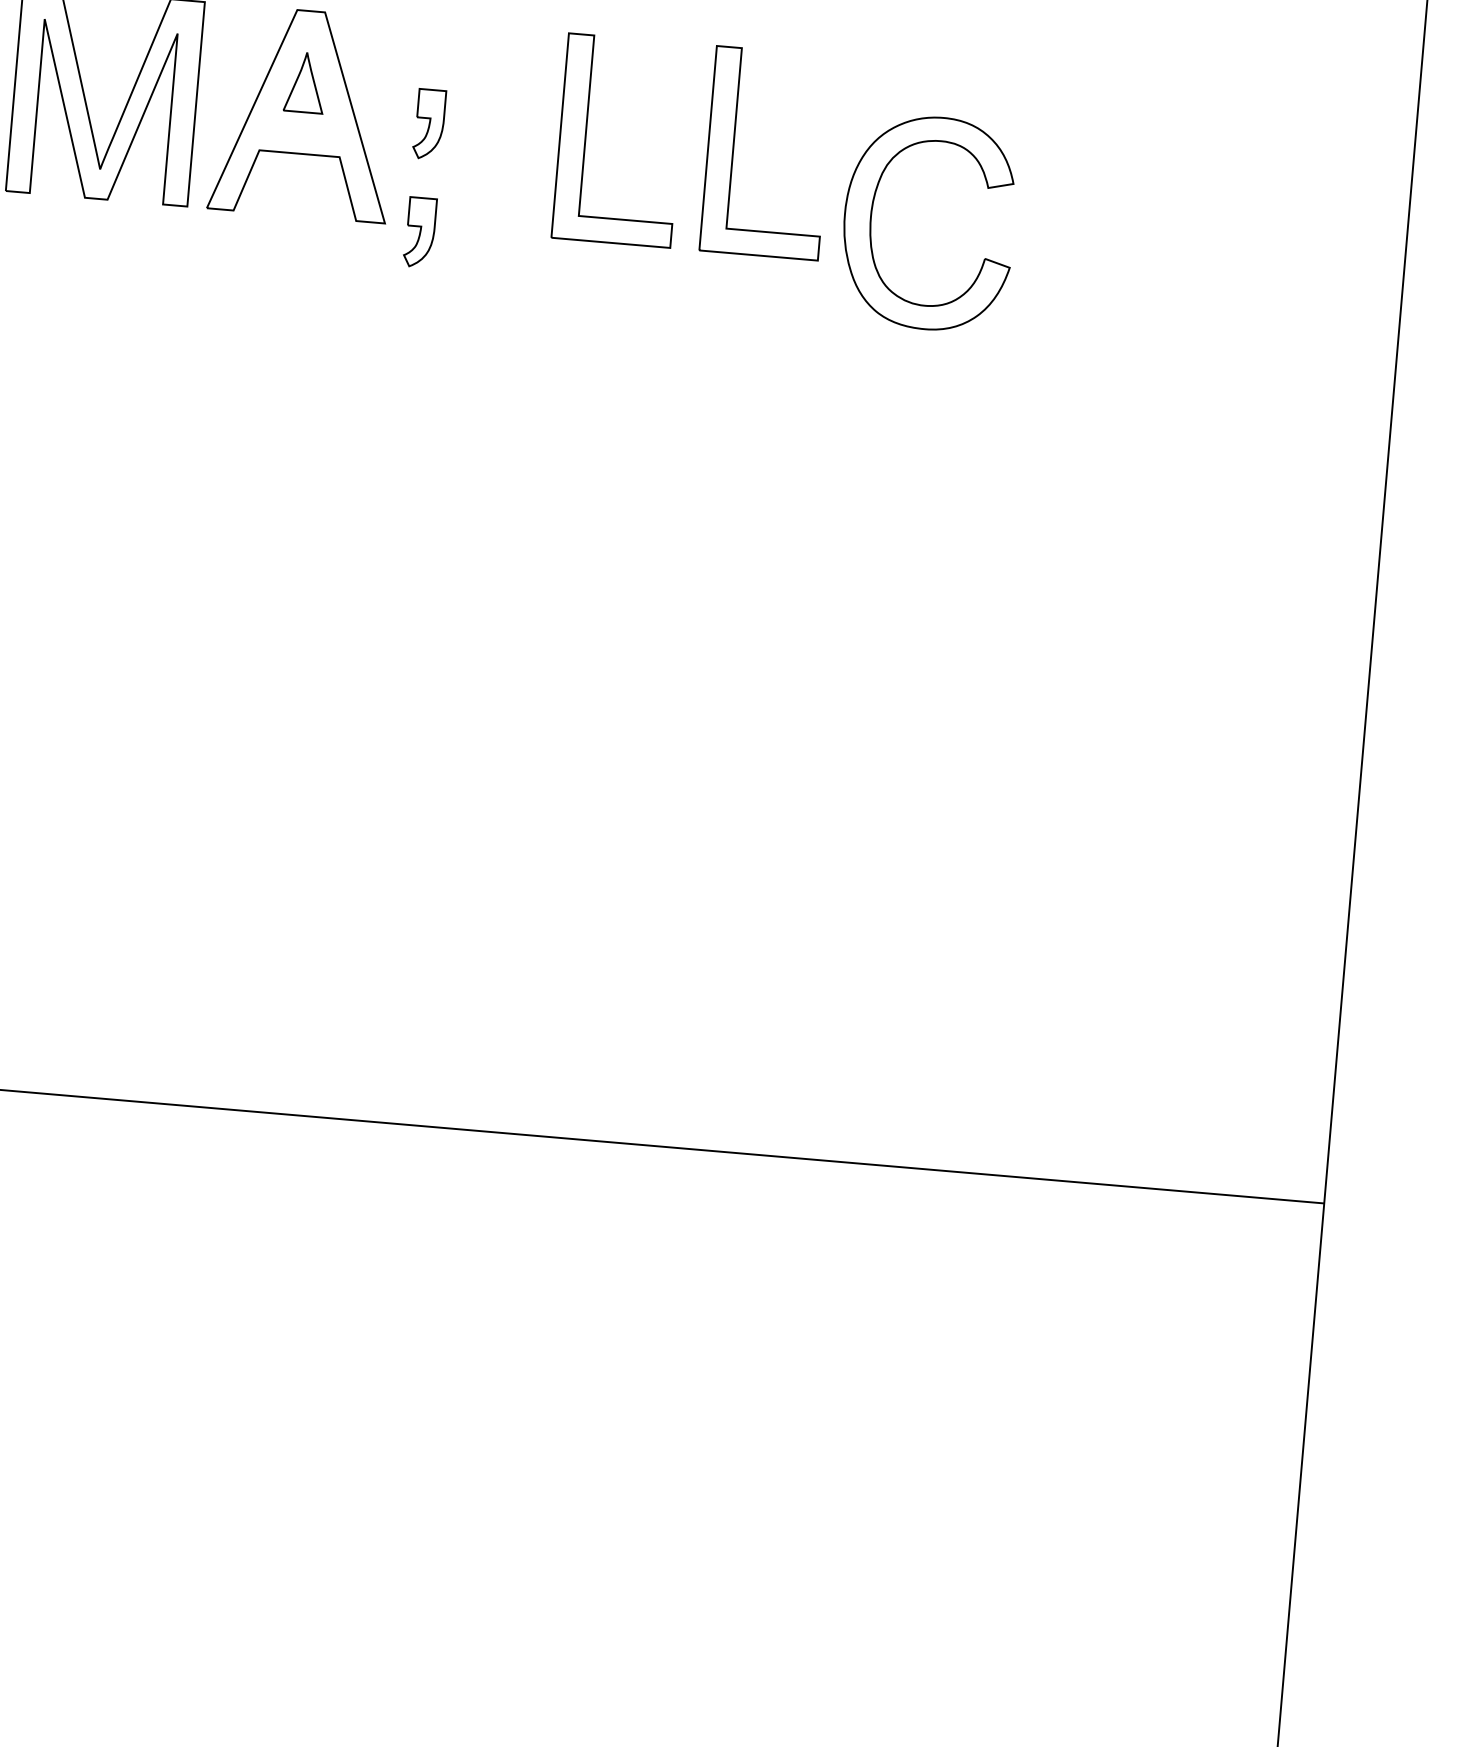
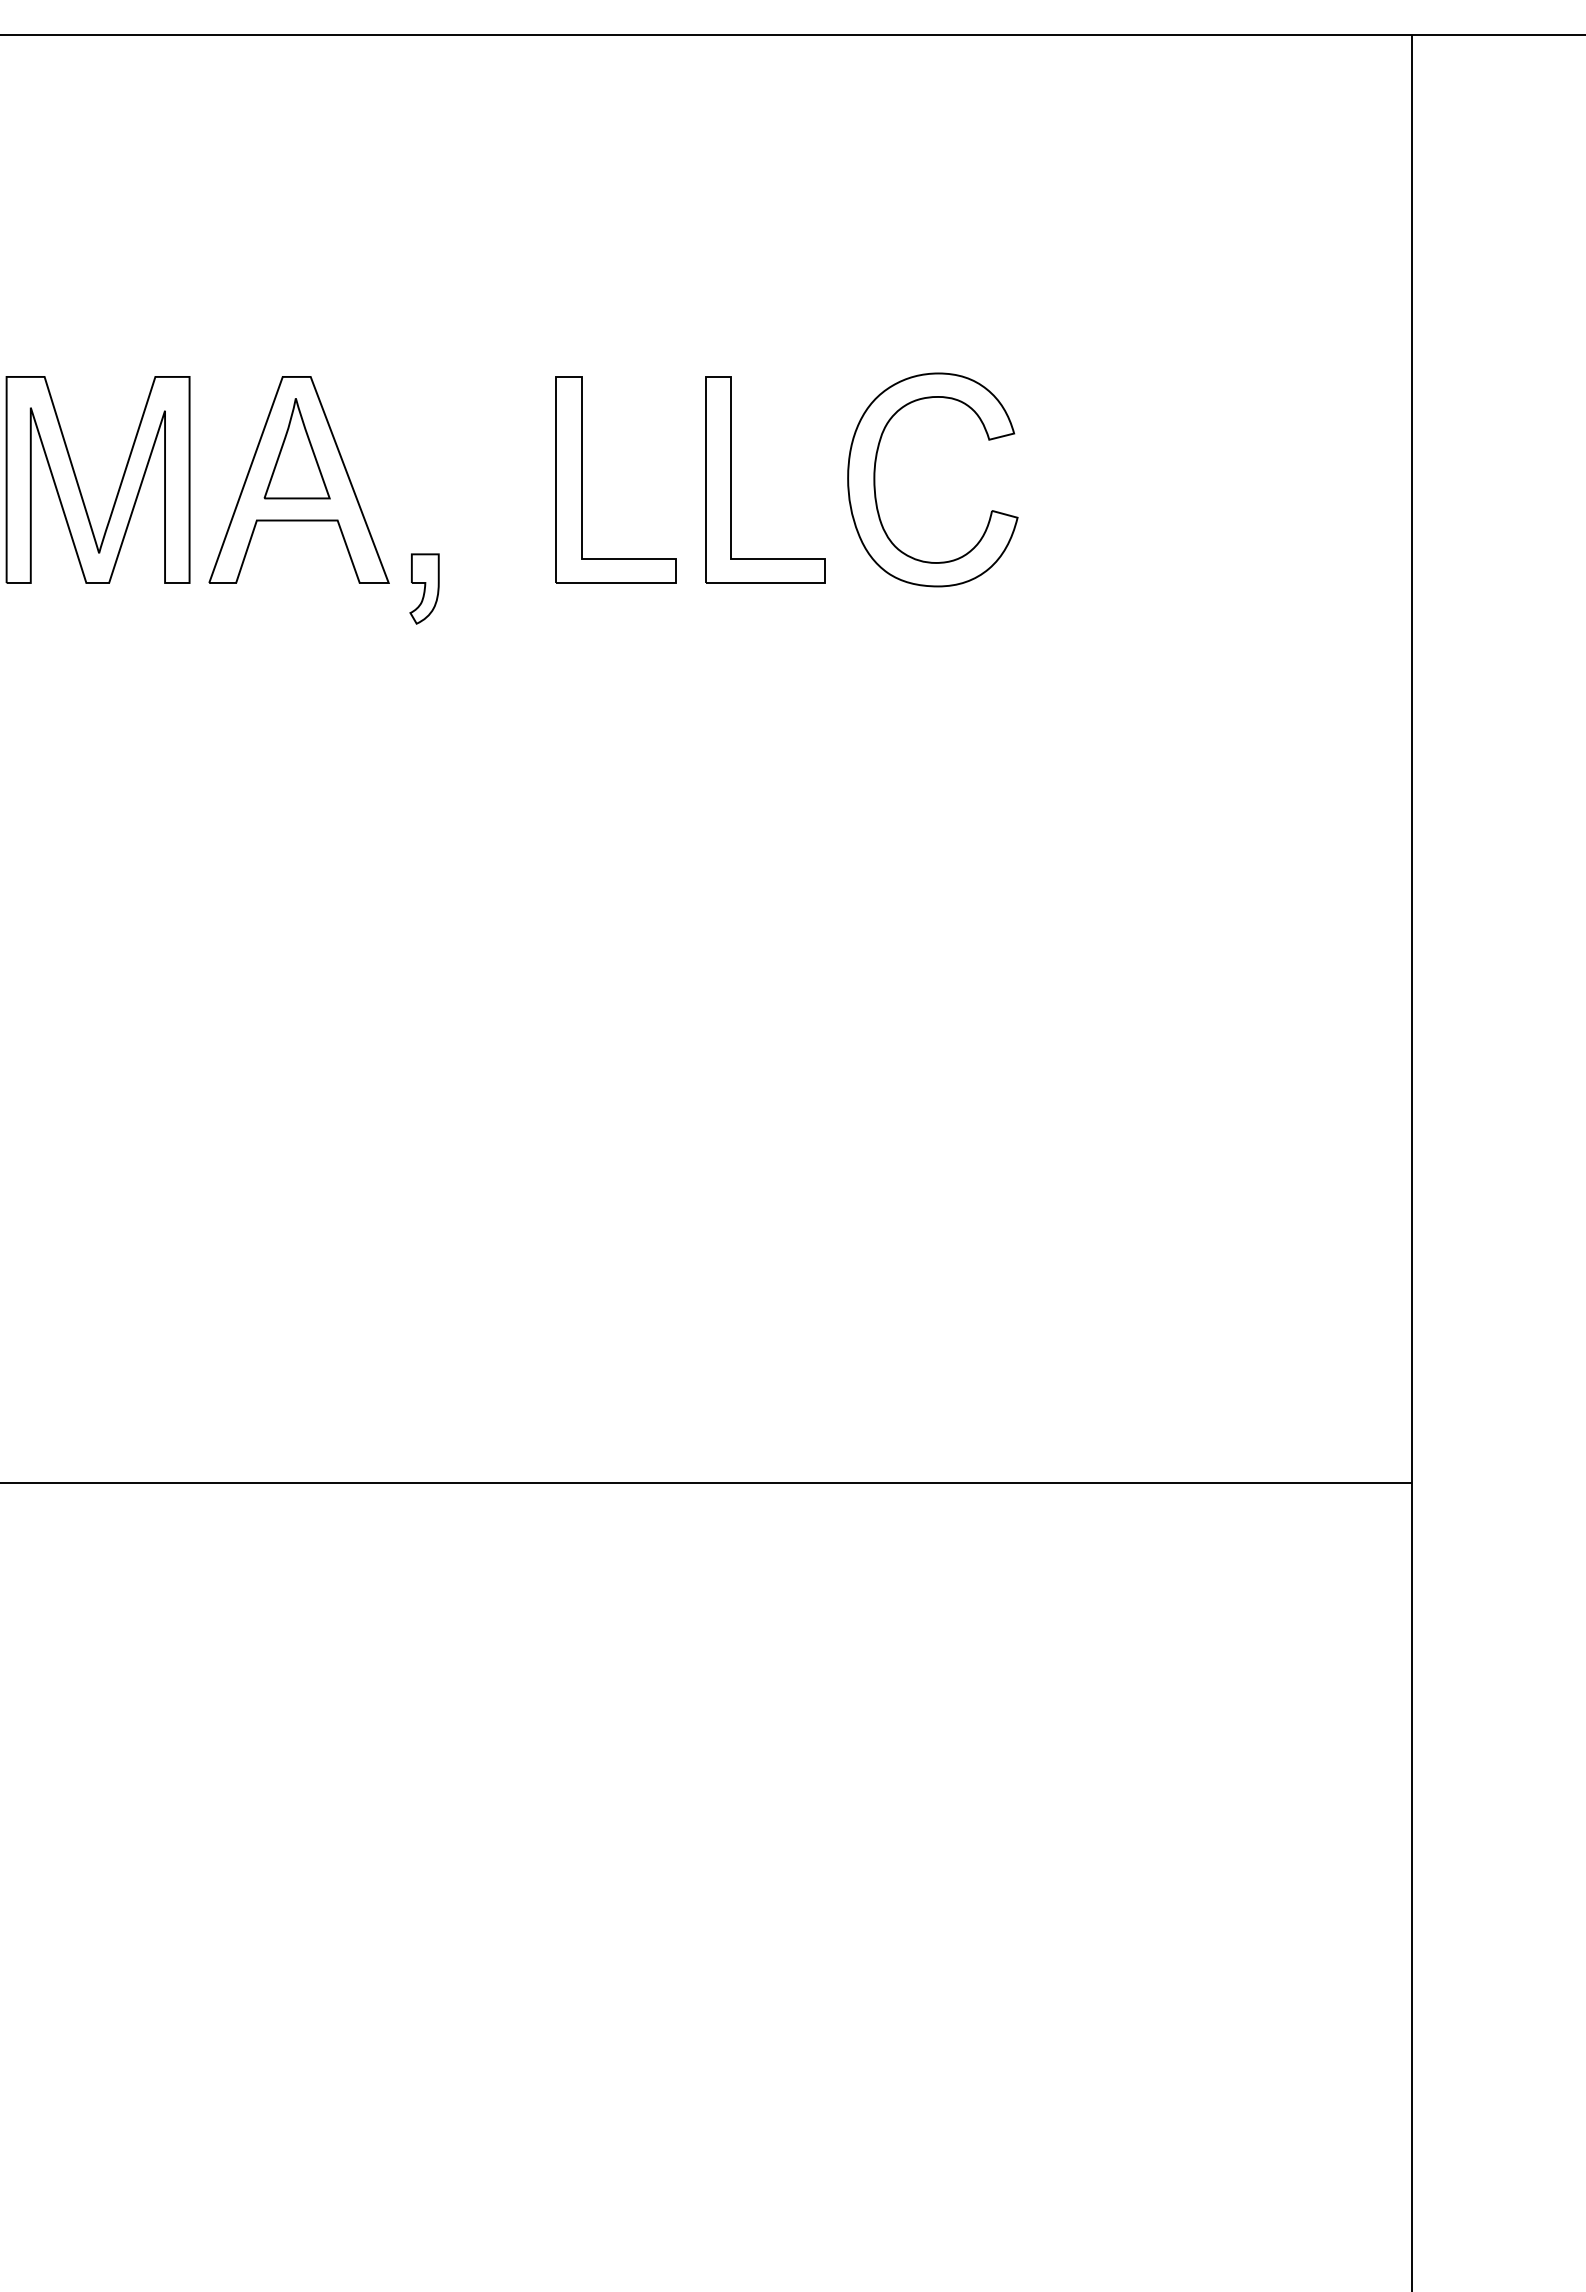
part: (304, 82) -> (296, 448), size x1.67
part: (429, 123) -> (424, 479), removed
part: (872, 217) -> (875, 479), moved

